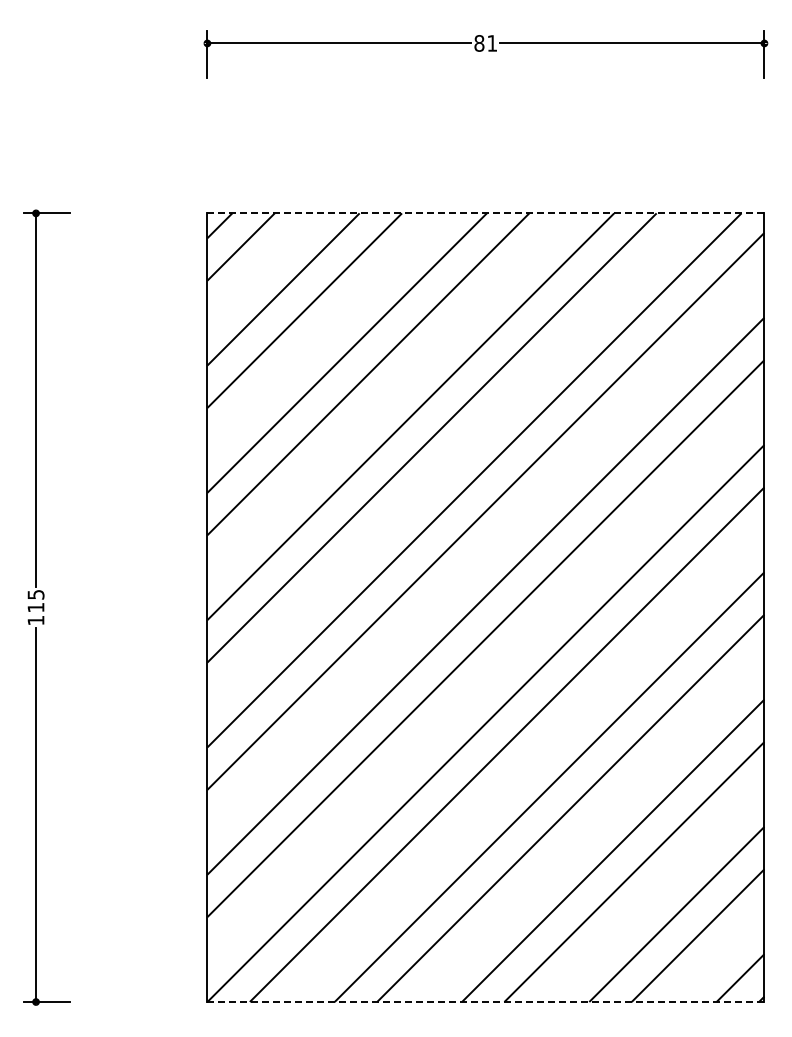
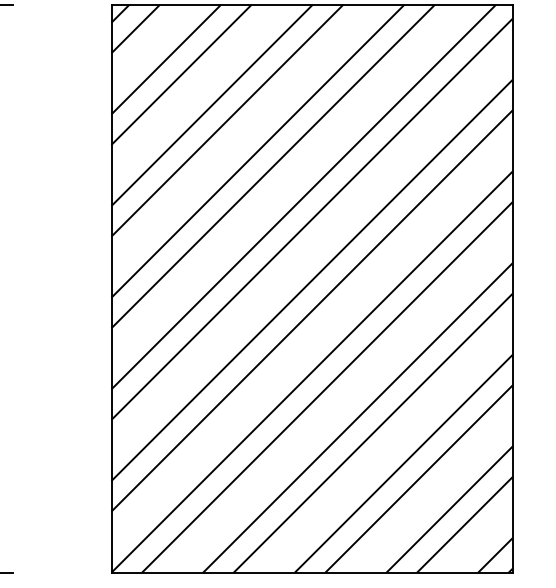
line: (486, 213) -> (312, 4), dashed -> solid
line: (485, 1002) -> (311, 573), dashed -> solid

